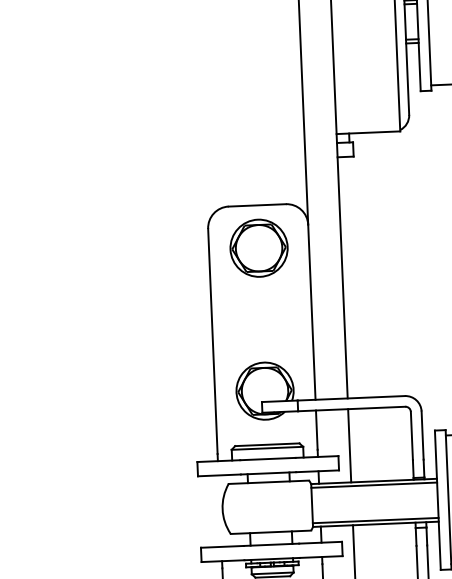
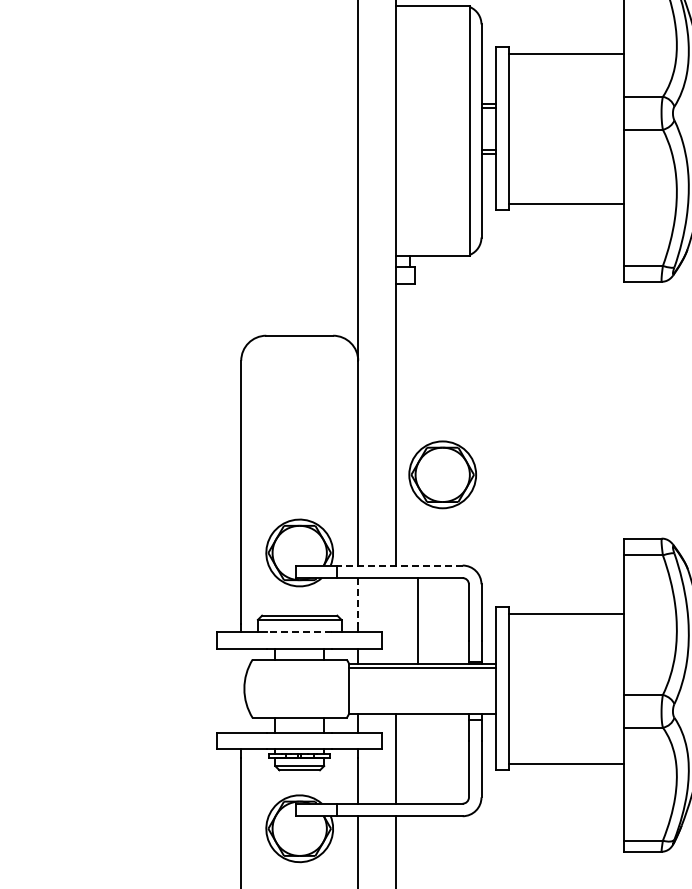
part: (258, 247) -> (442, 474), moved
line: (351, 398) -> (400, 565), solid -> dashed
line: (317, 430) -> (358, 601), solid -> dashed
line: (349, 445) -> (417, 620), moved
line: (267, 459) -> (299, 632), solid -> dashed
line: (375, 520) -> (422, 709), removed

